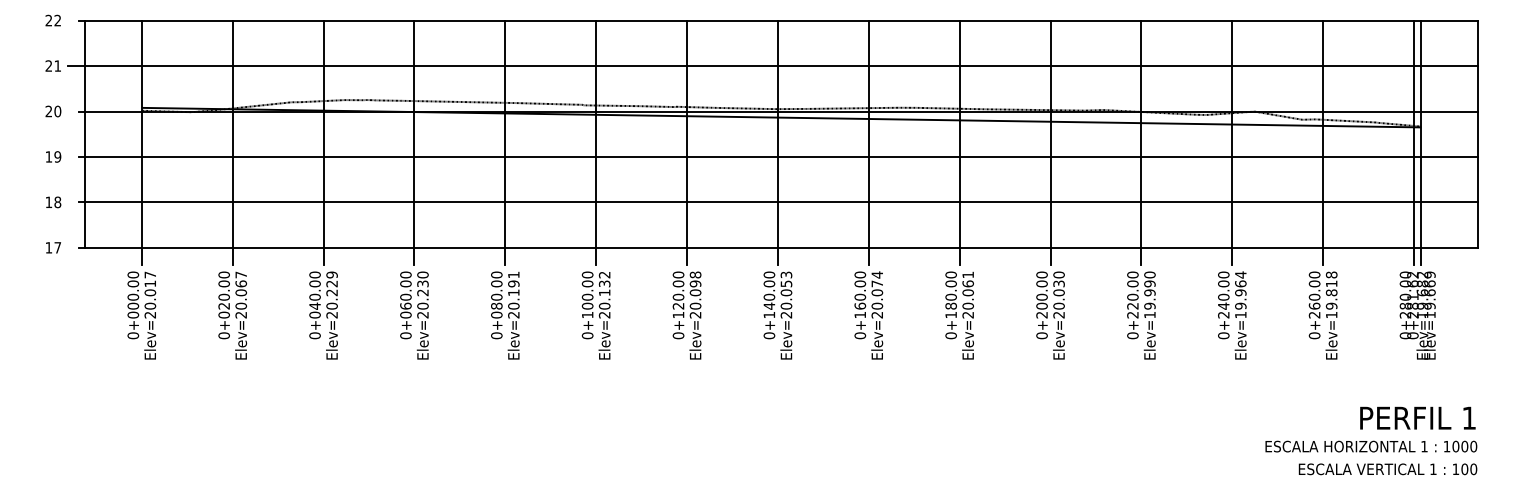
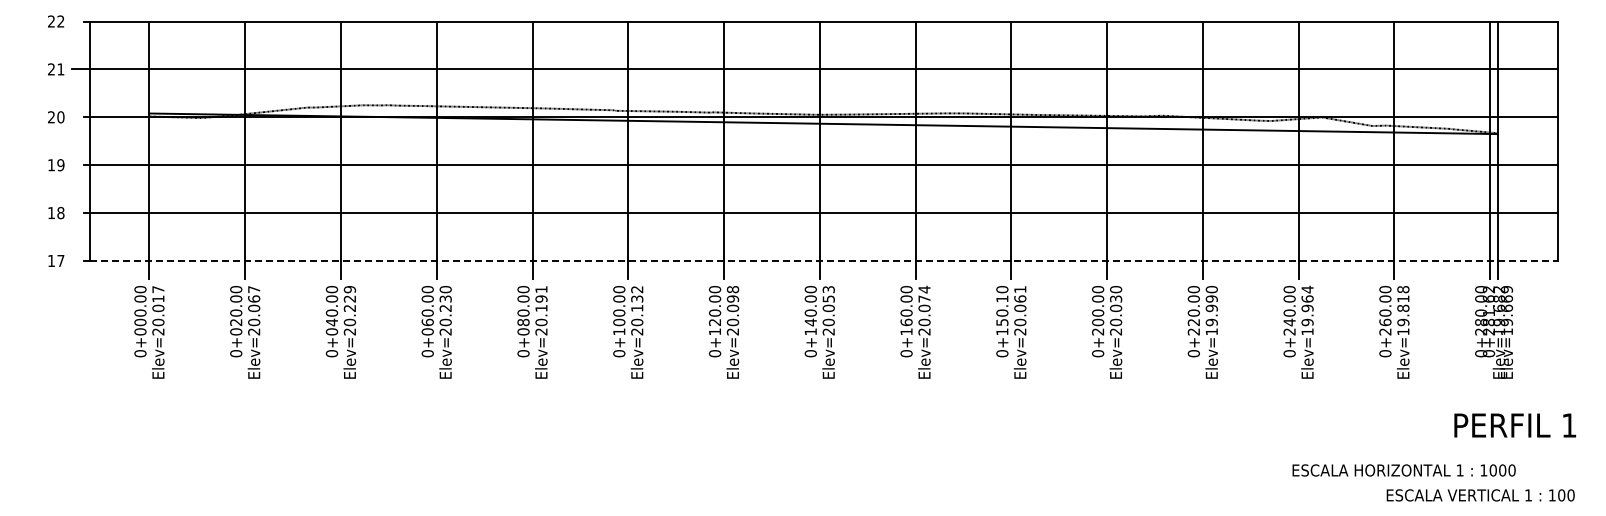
line: (782, 247) -> (824, 260), solid -> dashed
text: (951, 294) -> (1002, 310), 0+180.00 -> 0+150.10
text: (1418, 418) -> (1515, 425), moved
text: (1370, 446) -> (1403, 470), moved
text: (1387, 469) -> (1480, 495), moved

